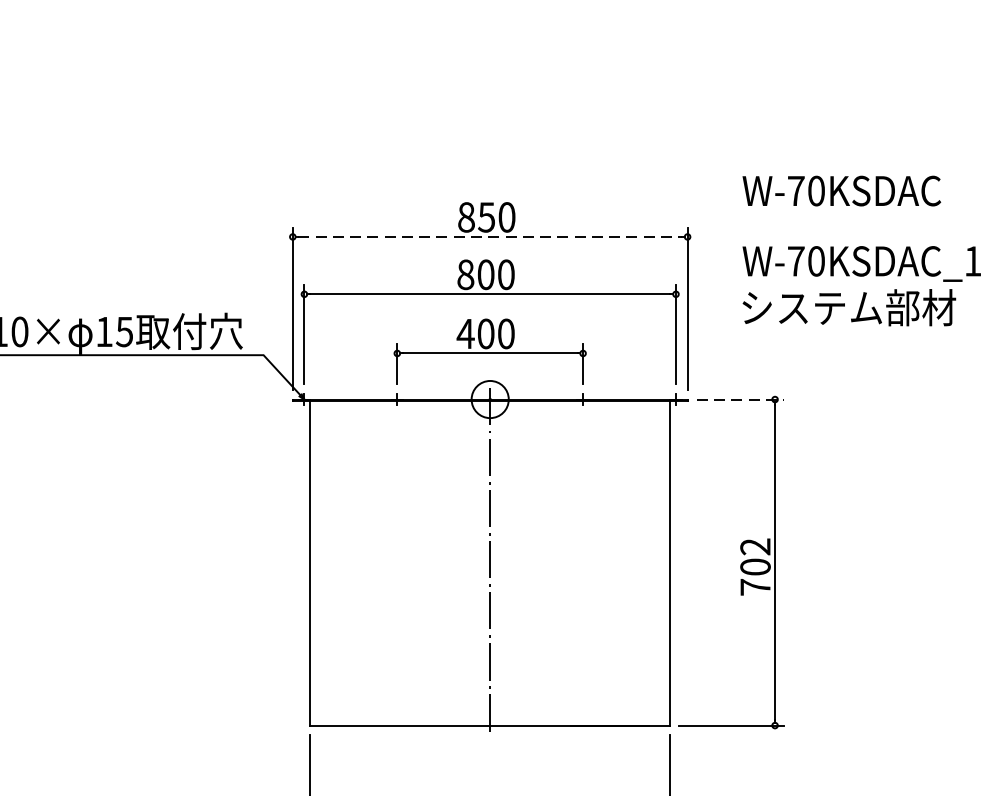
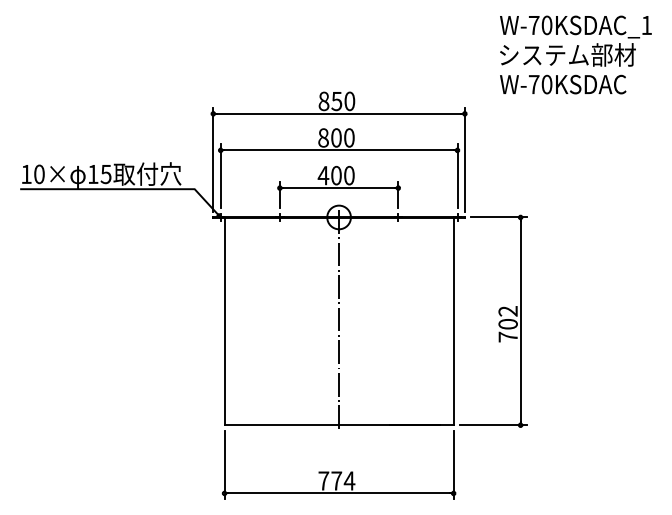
line: (490, 236) -> (339, 113), dashed -> solid
text: (861, 285) -> (575, 40), moved
line: (740, 399) -> (498, 217), dashed -> solid

